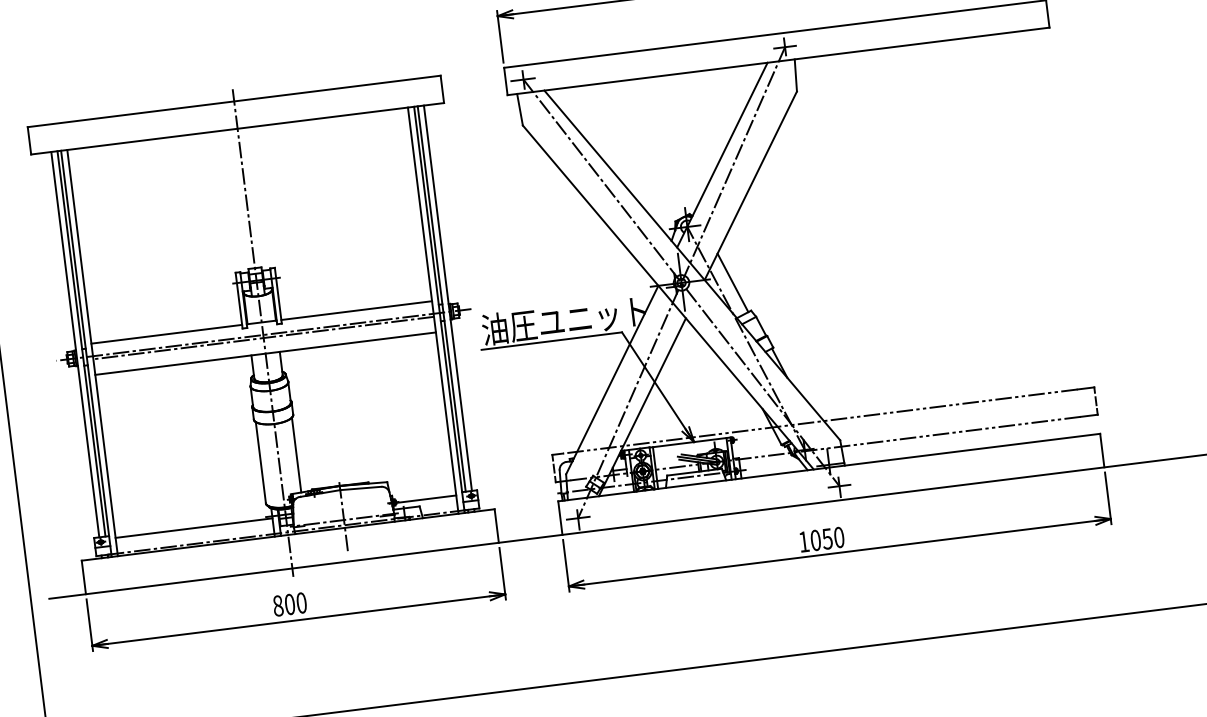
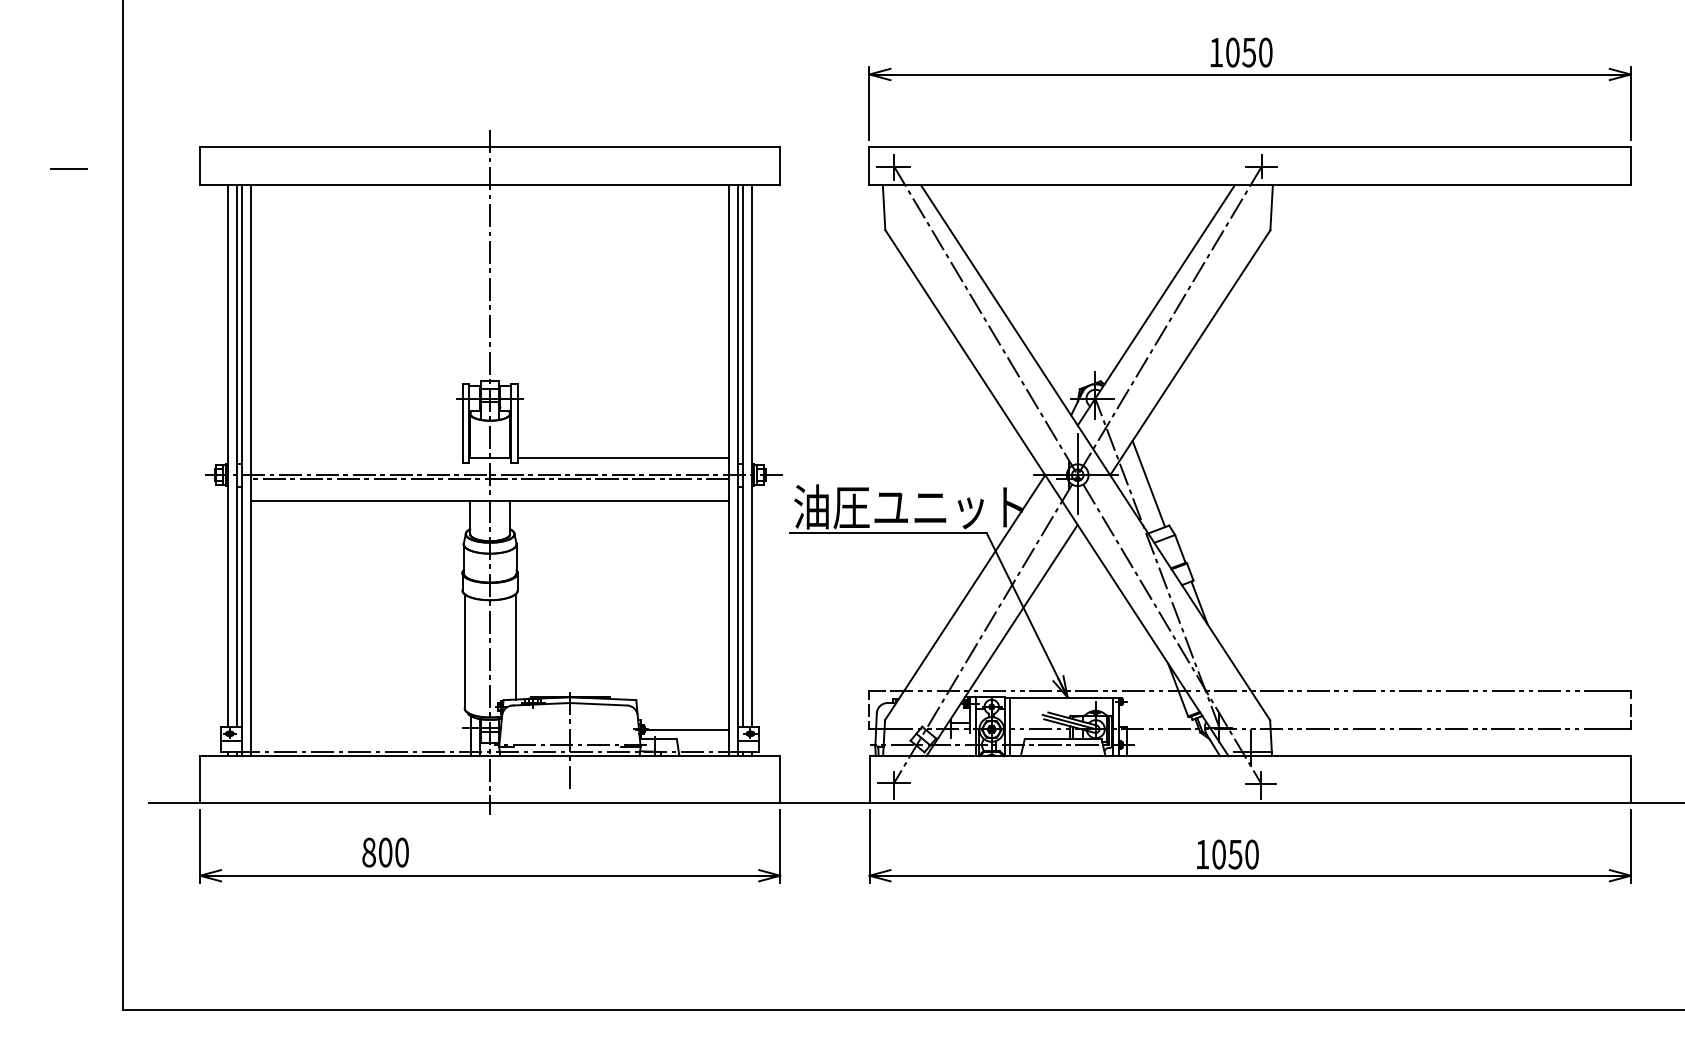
line: (166, 334) -> (356, 457), removed
line: (193, 528) -> (360, 730), removed
text: (289, 604) -> (385, 852), moved

